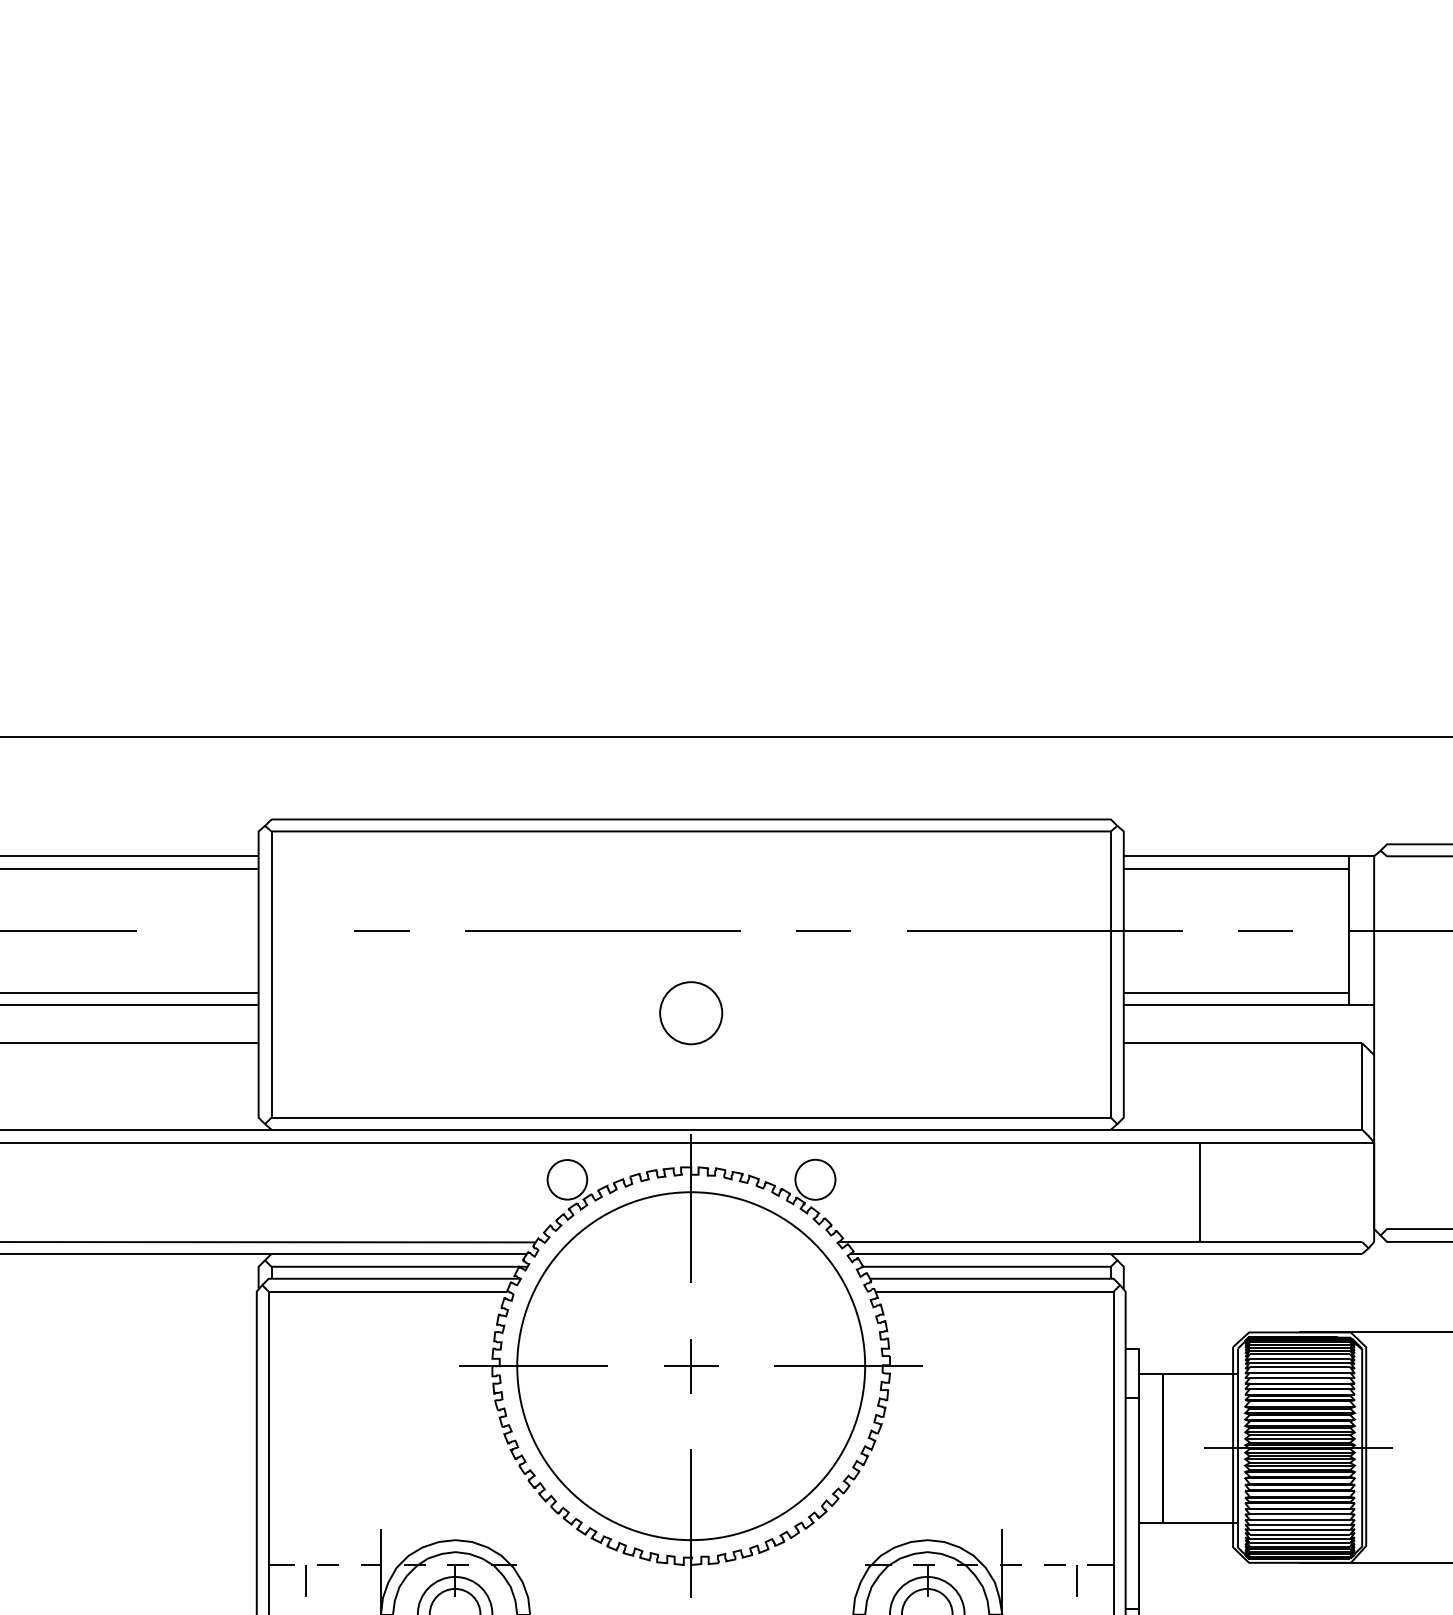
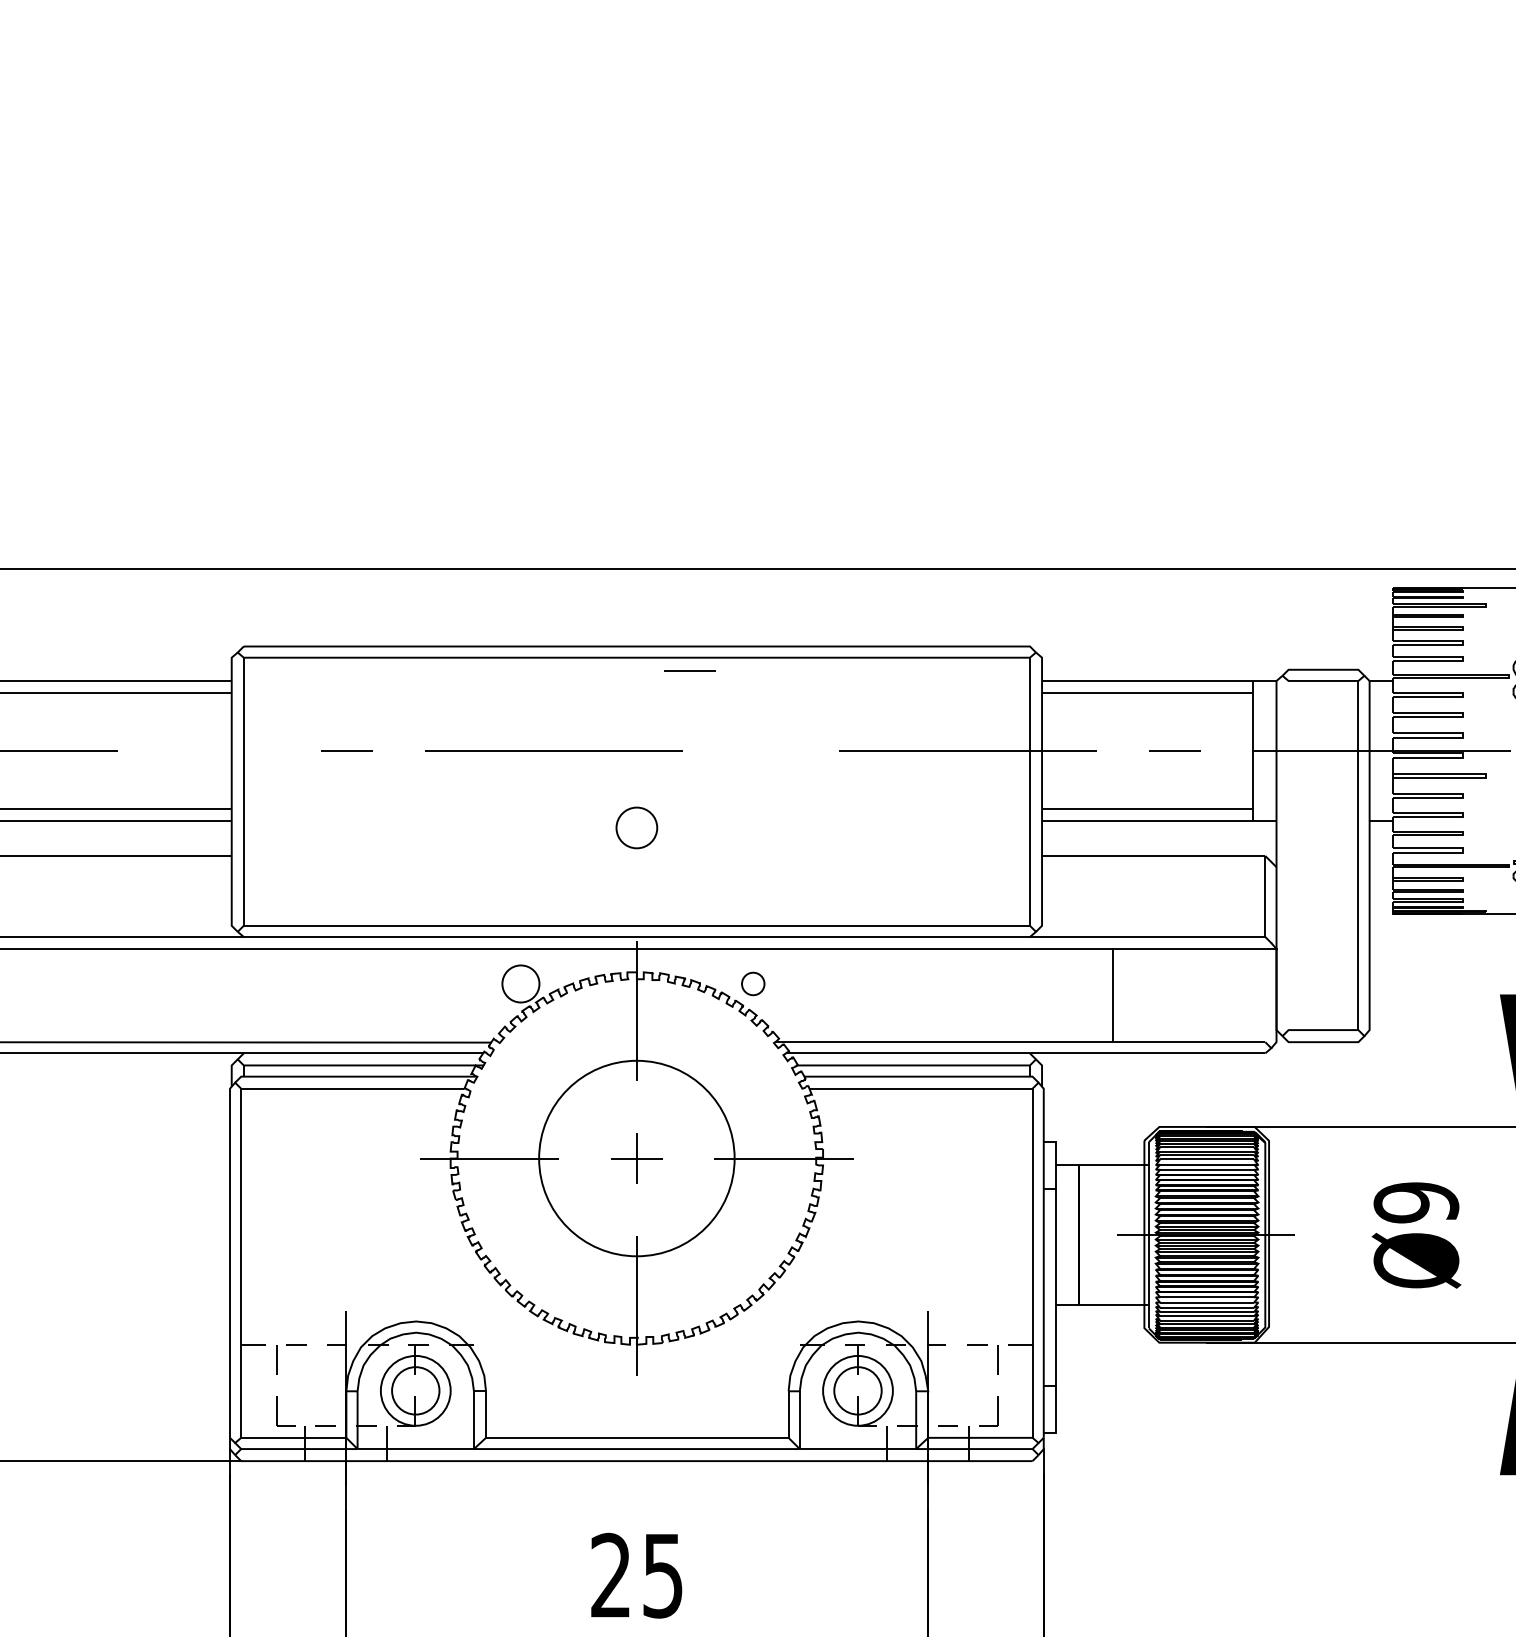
line: (823, 930) -> (689, 670), moved
circle: (690, 1012) -> (636, 827), size x0.7
circle: (815, 1179) -> (753, 983), size x0.6
circle: (690, 1366) -> (636, 1158), size x0.6

